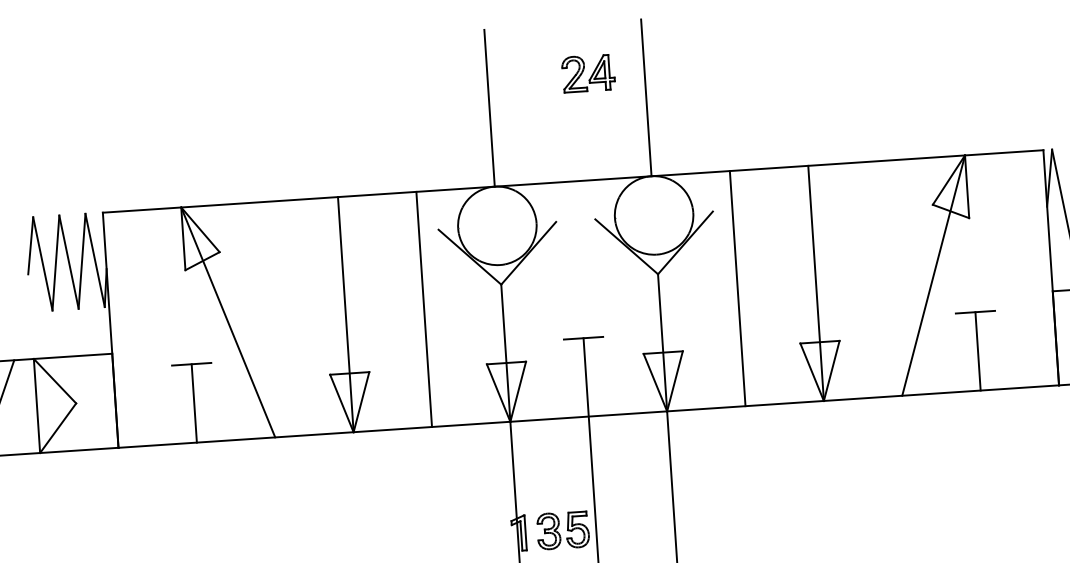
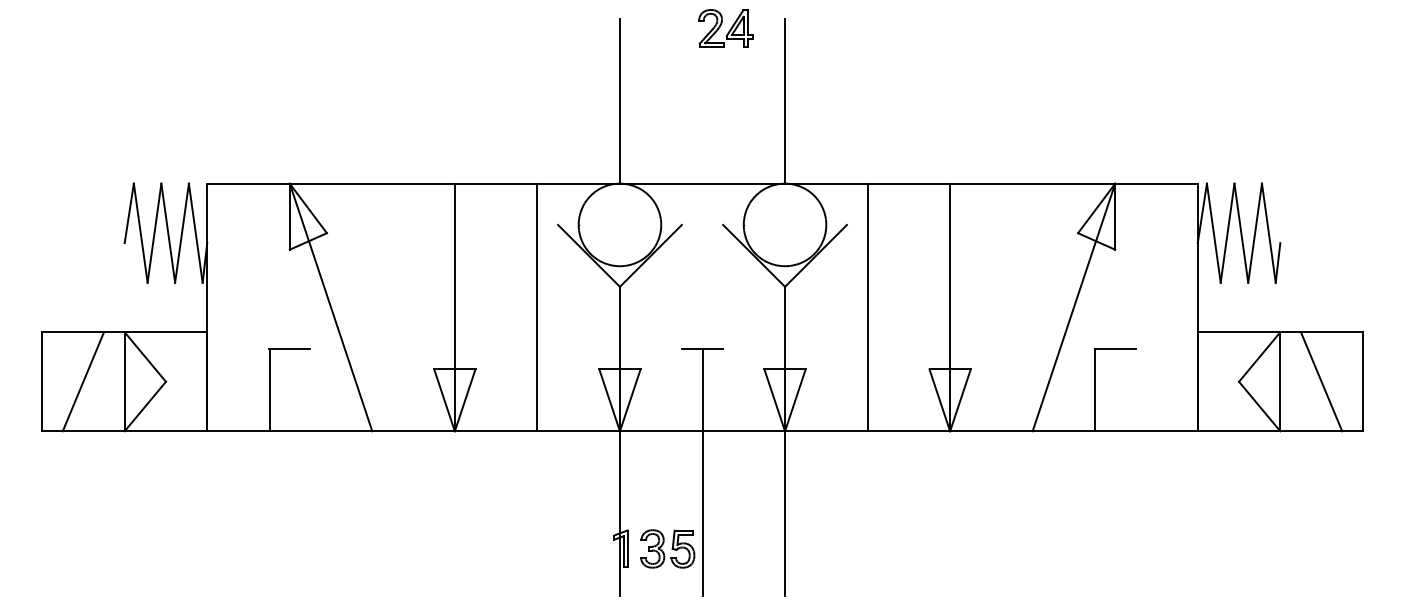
part: (587, 73) -> (725, 28), moved
line: (978, 350) -> (1095, 389), moved
line: (193, 402) -> (269, 389), moved

